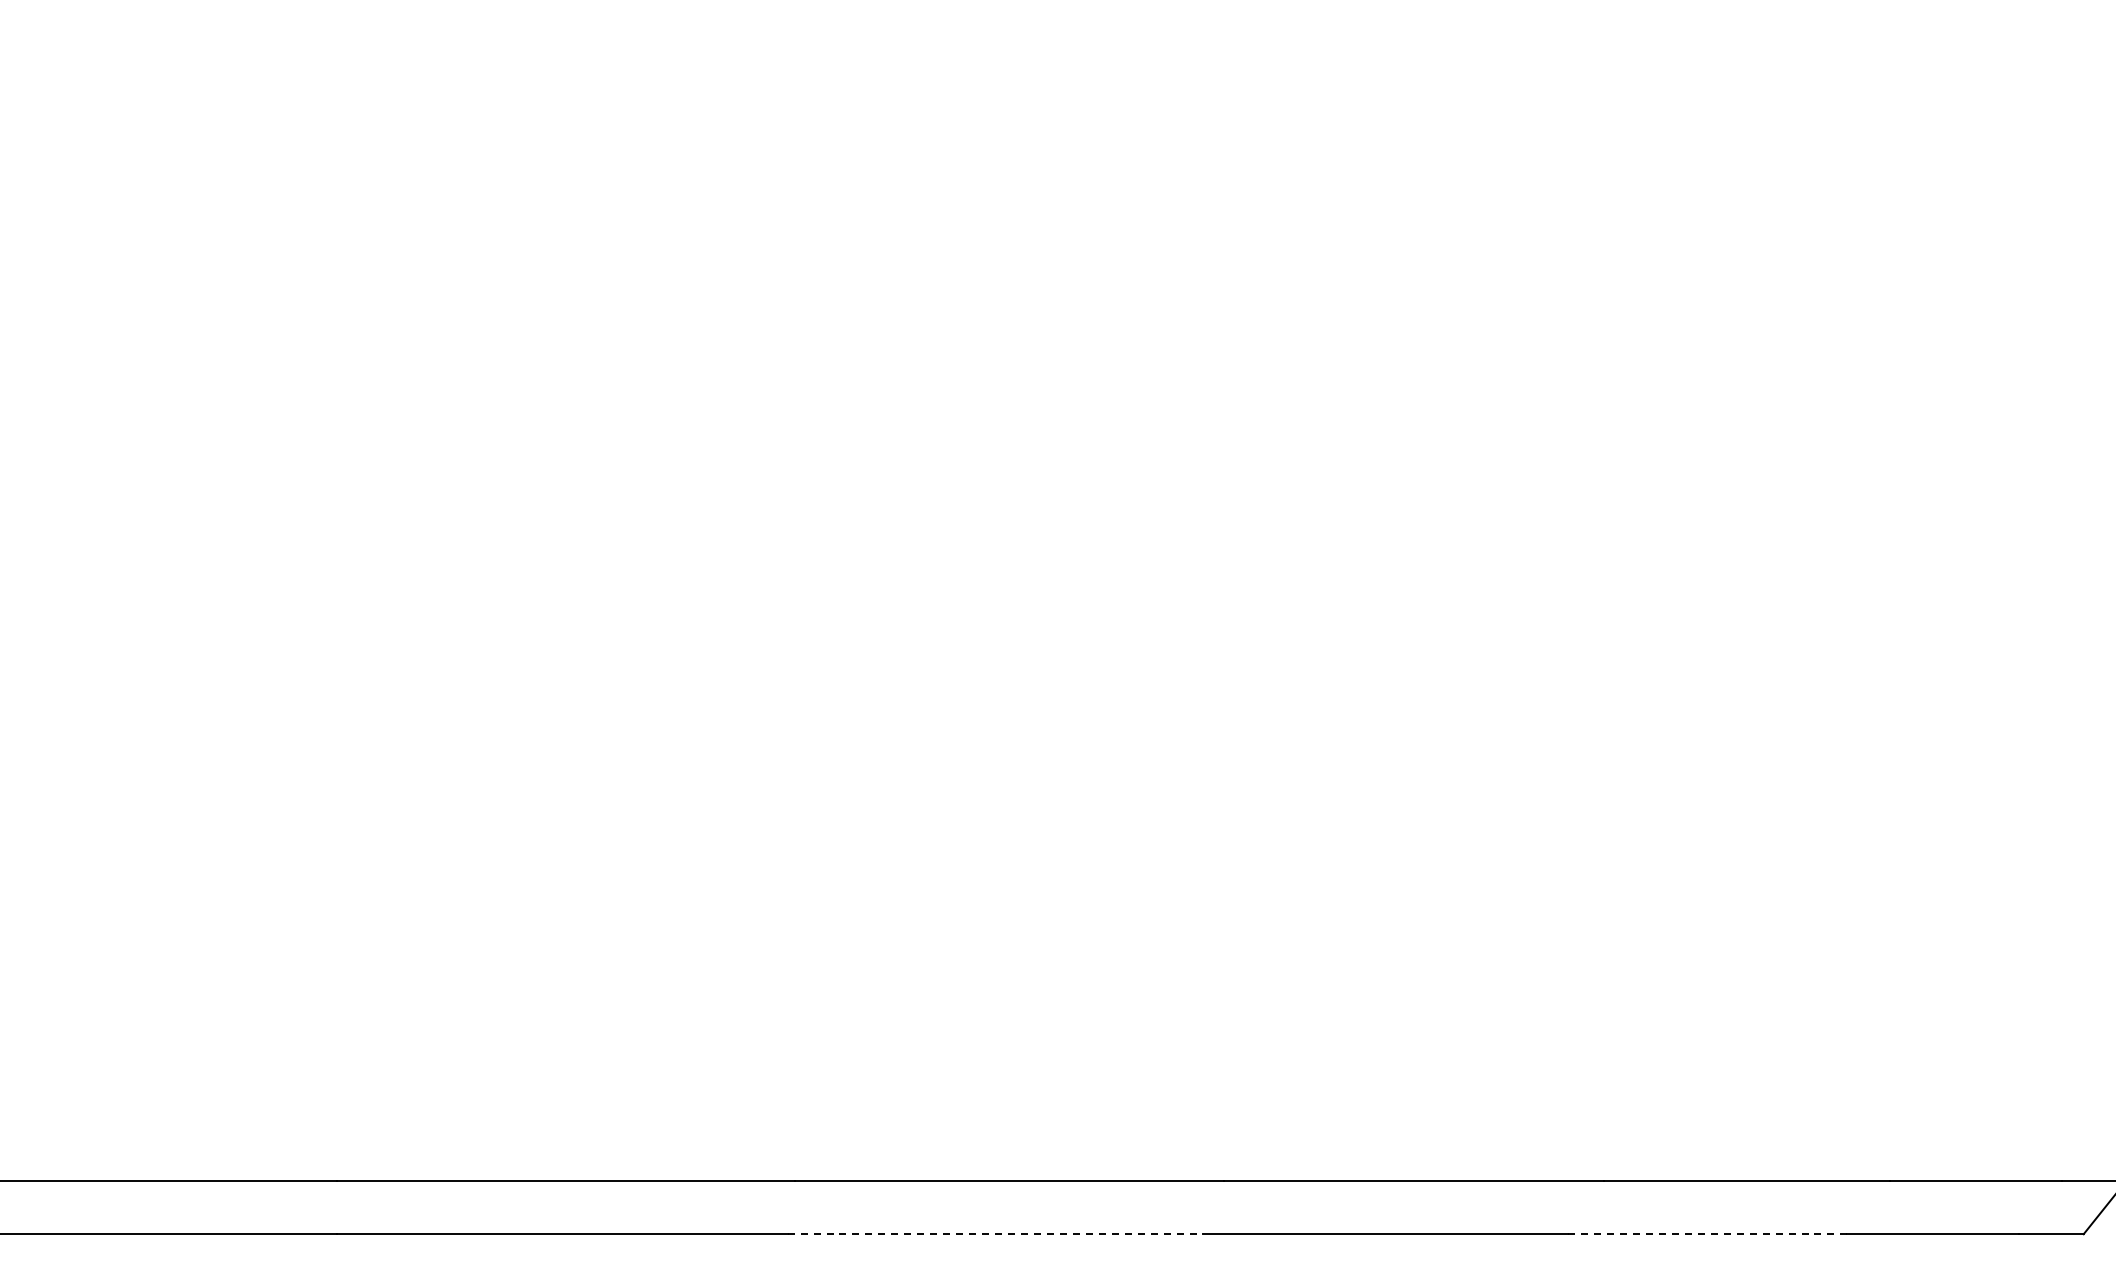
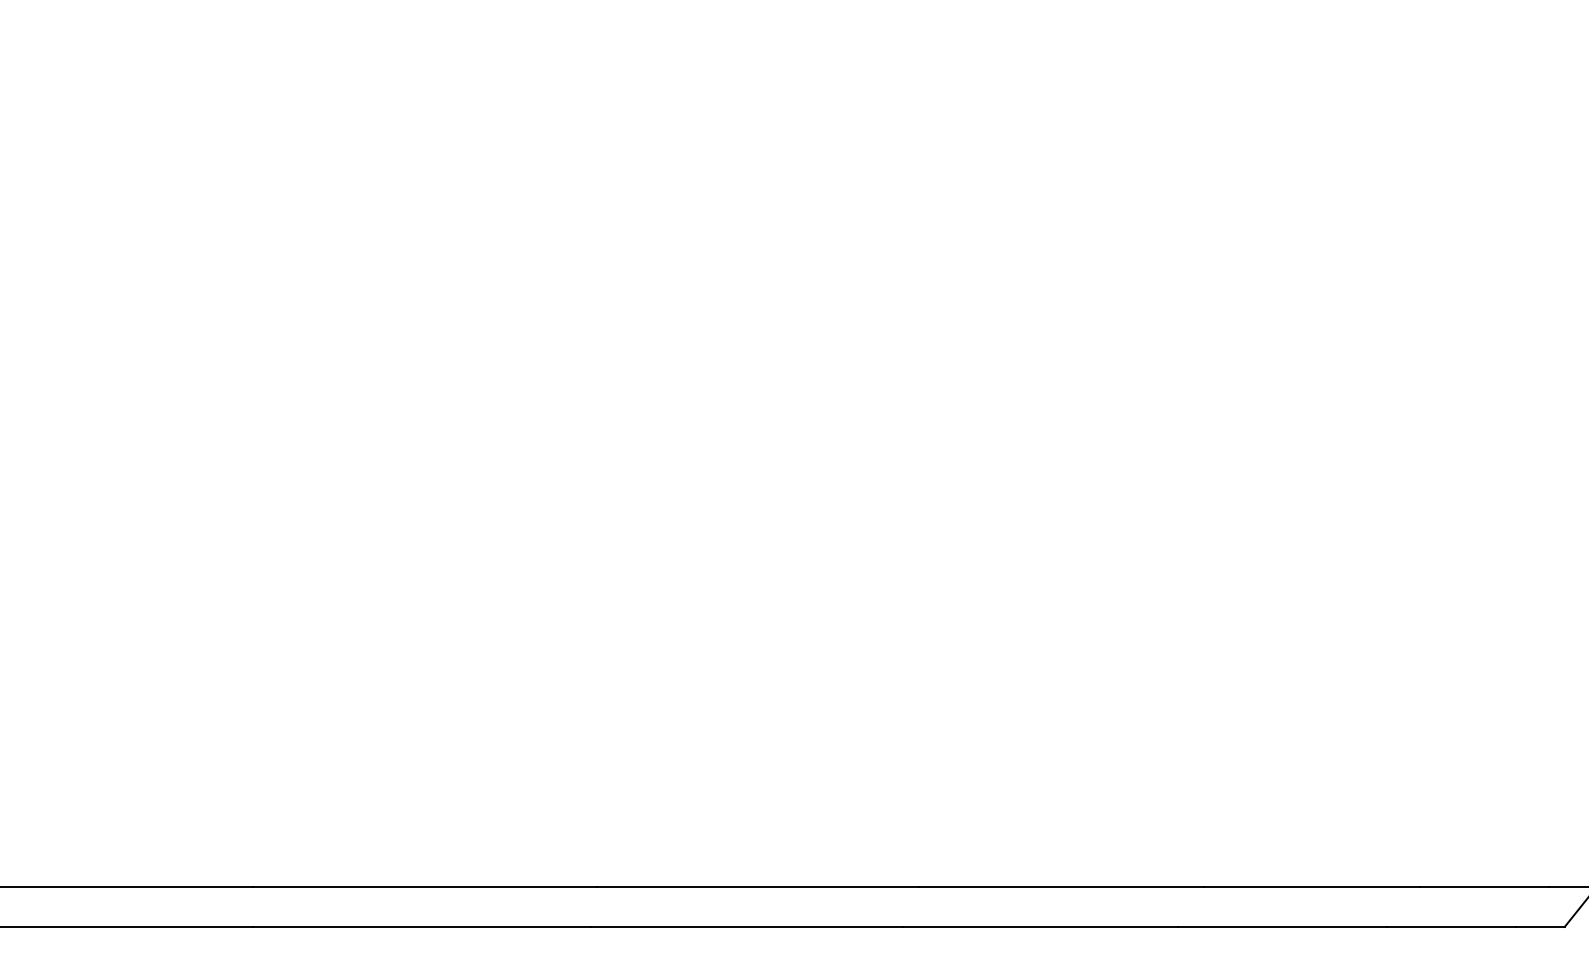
line: (995, 1234) -> (747, 927), dashed -> solid
line: (1707, 1234) -> (1282, 927), dashed -> solid

